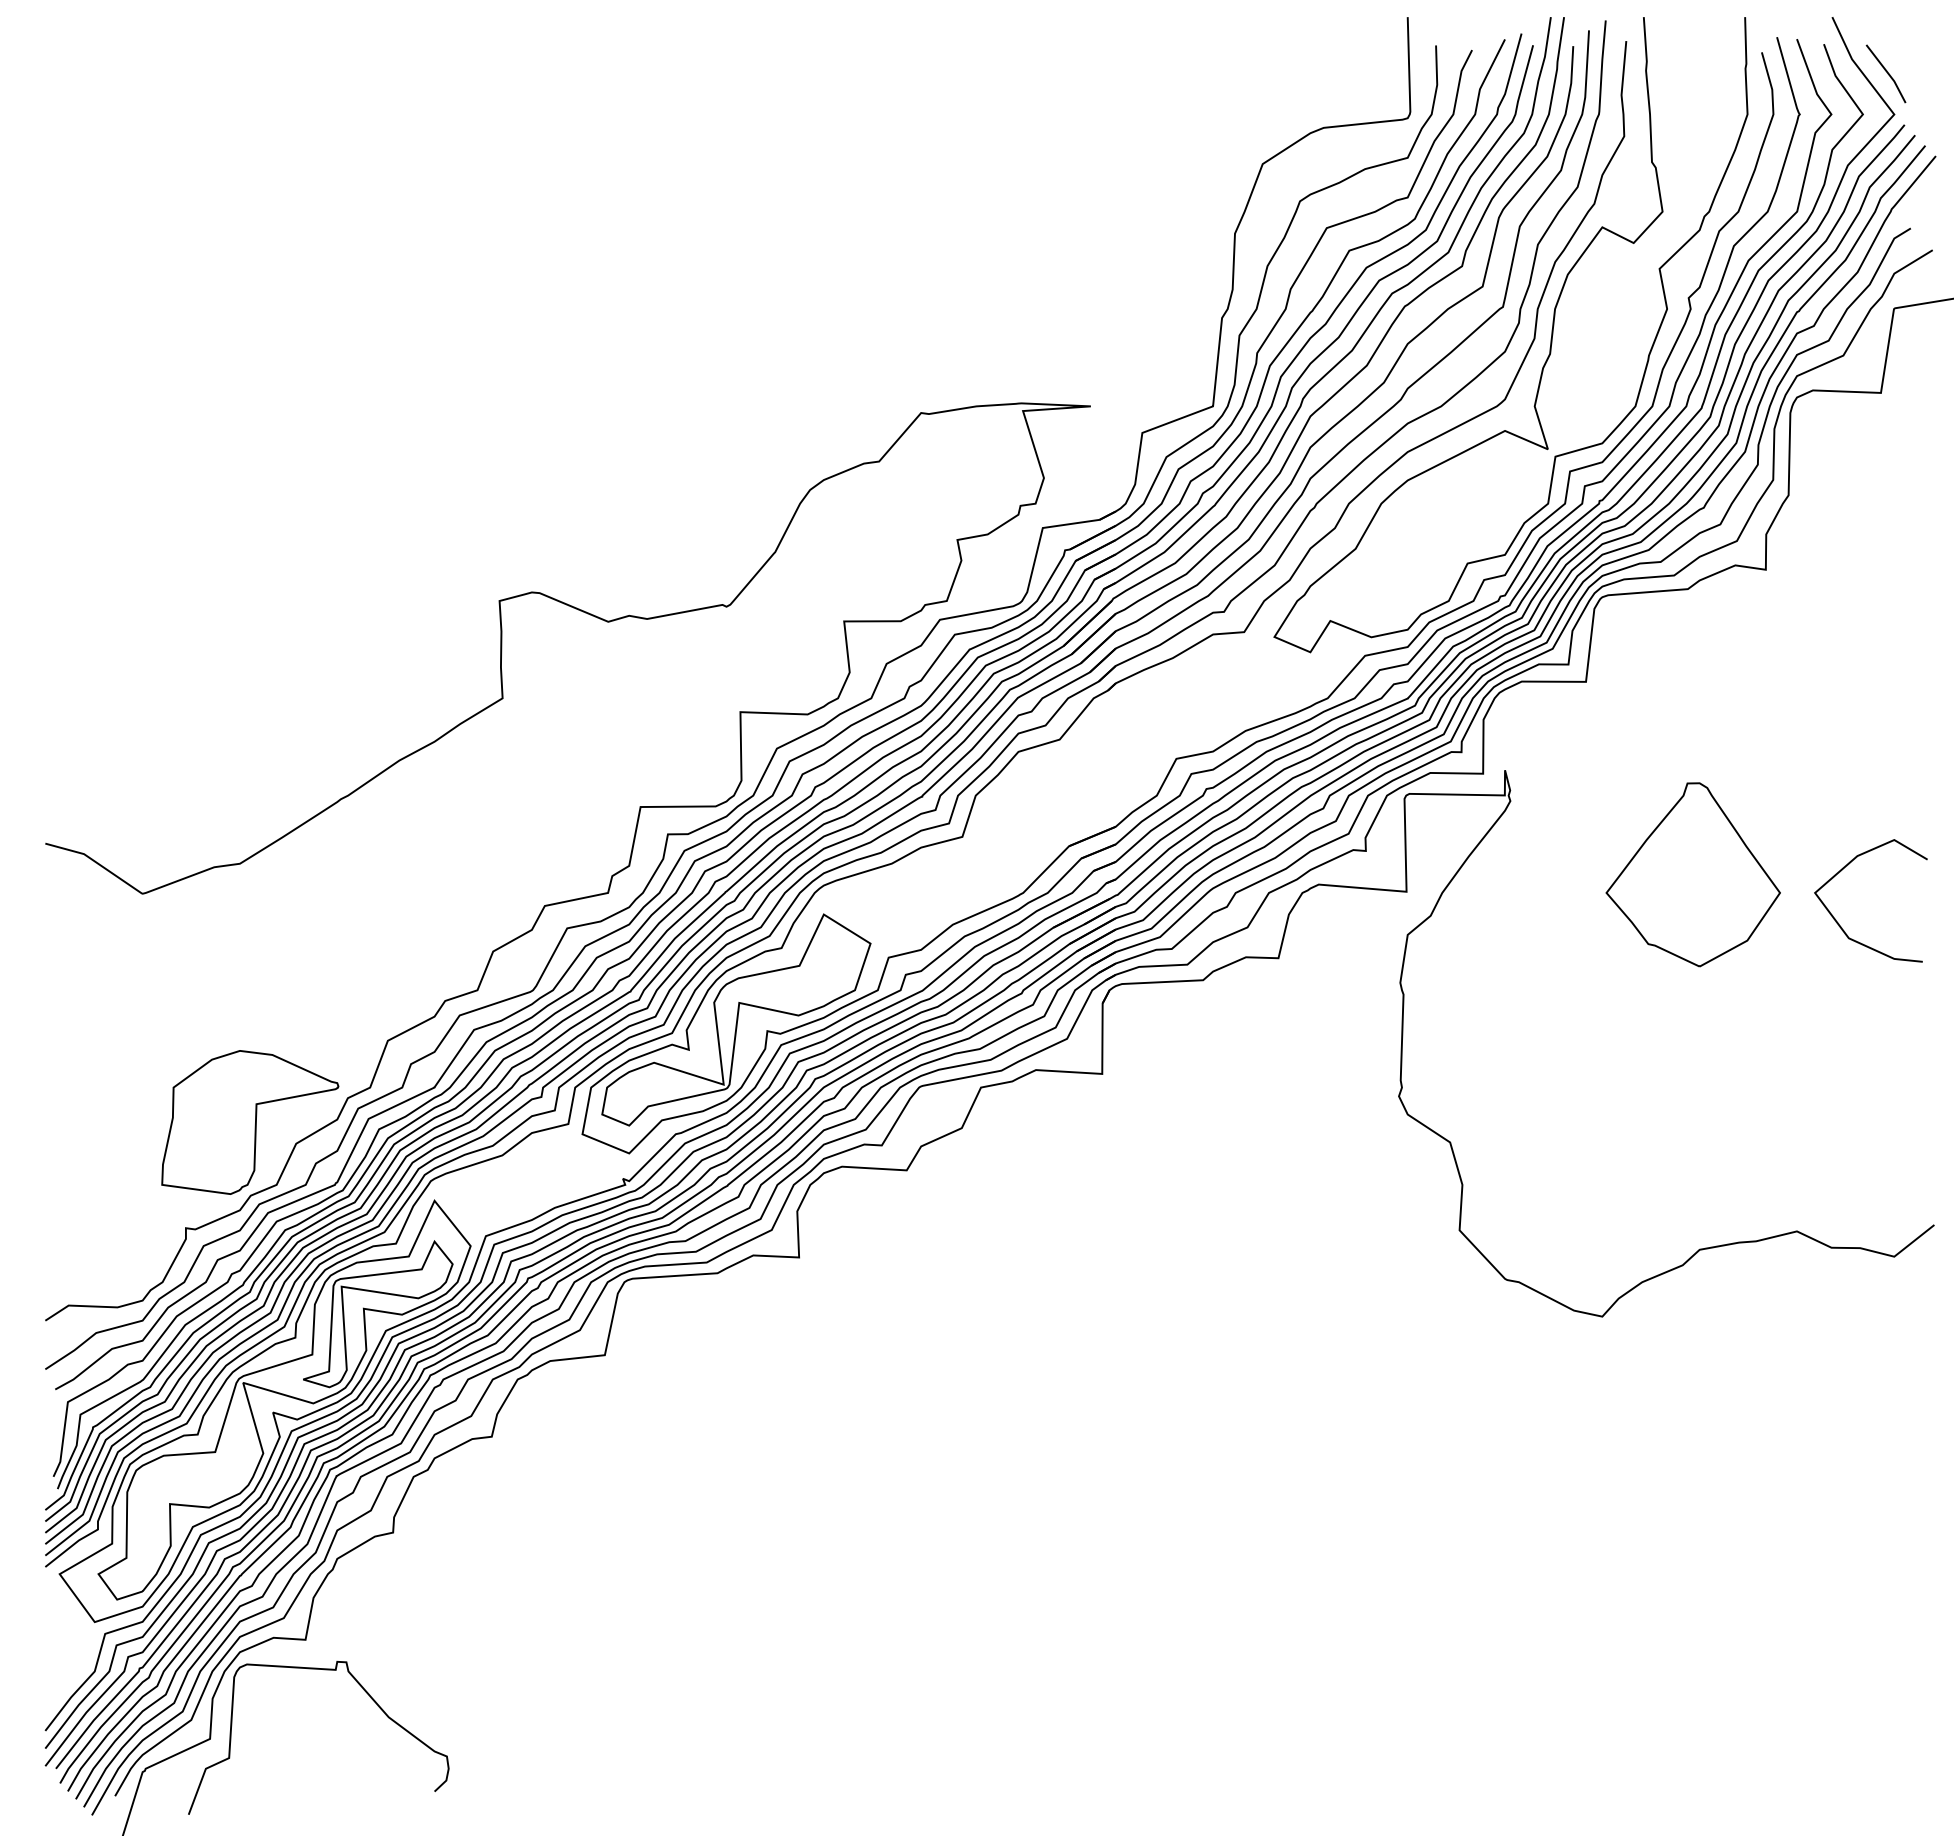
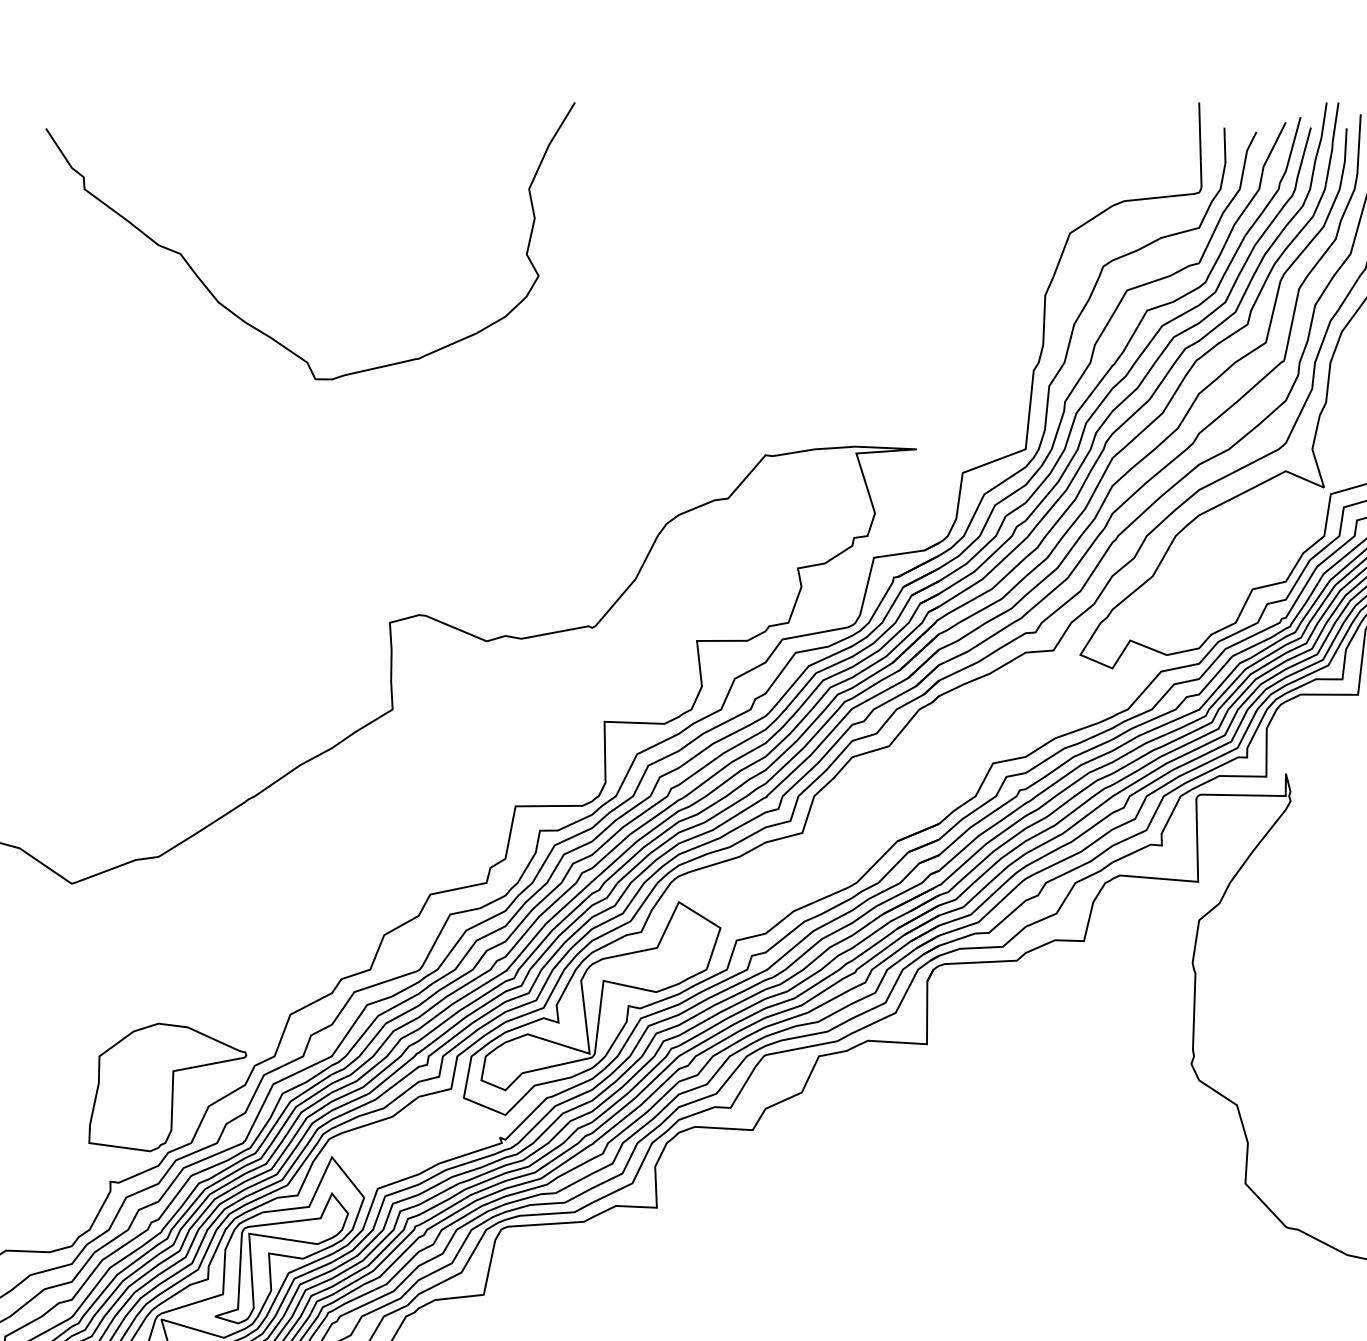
curve: (350, 270) -> (257, 328), added

